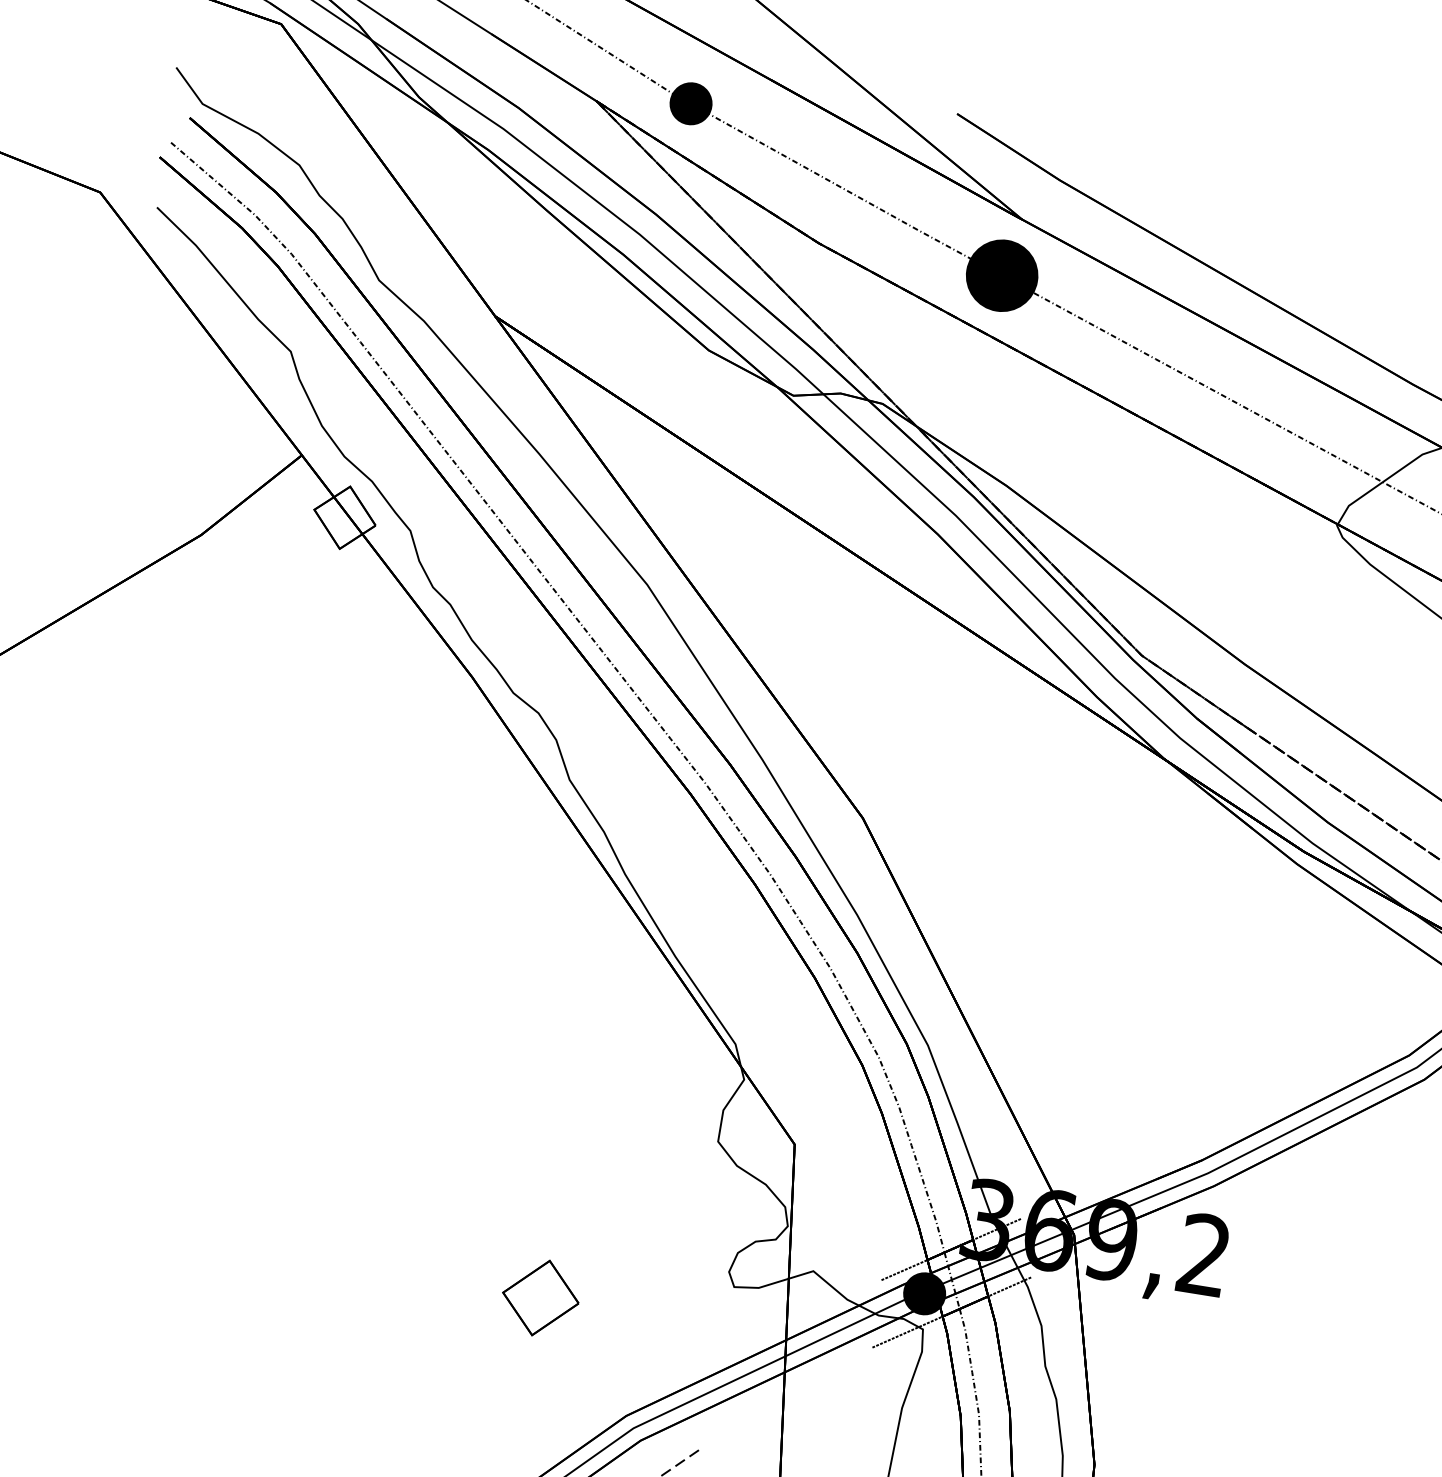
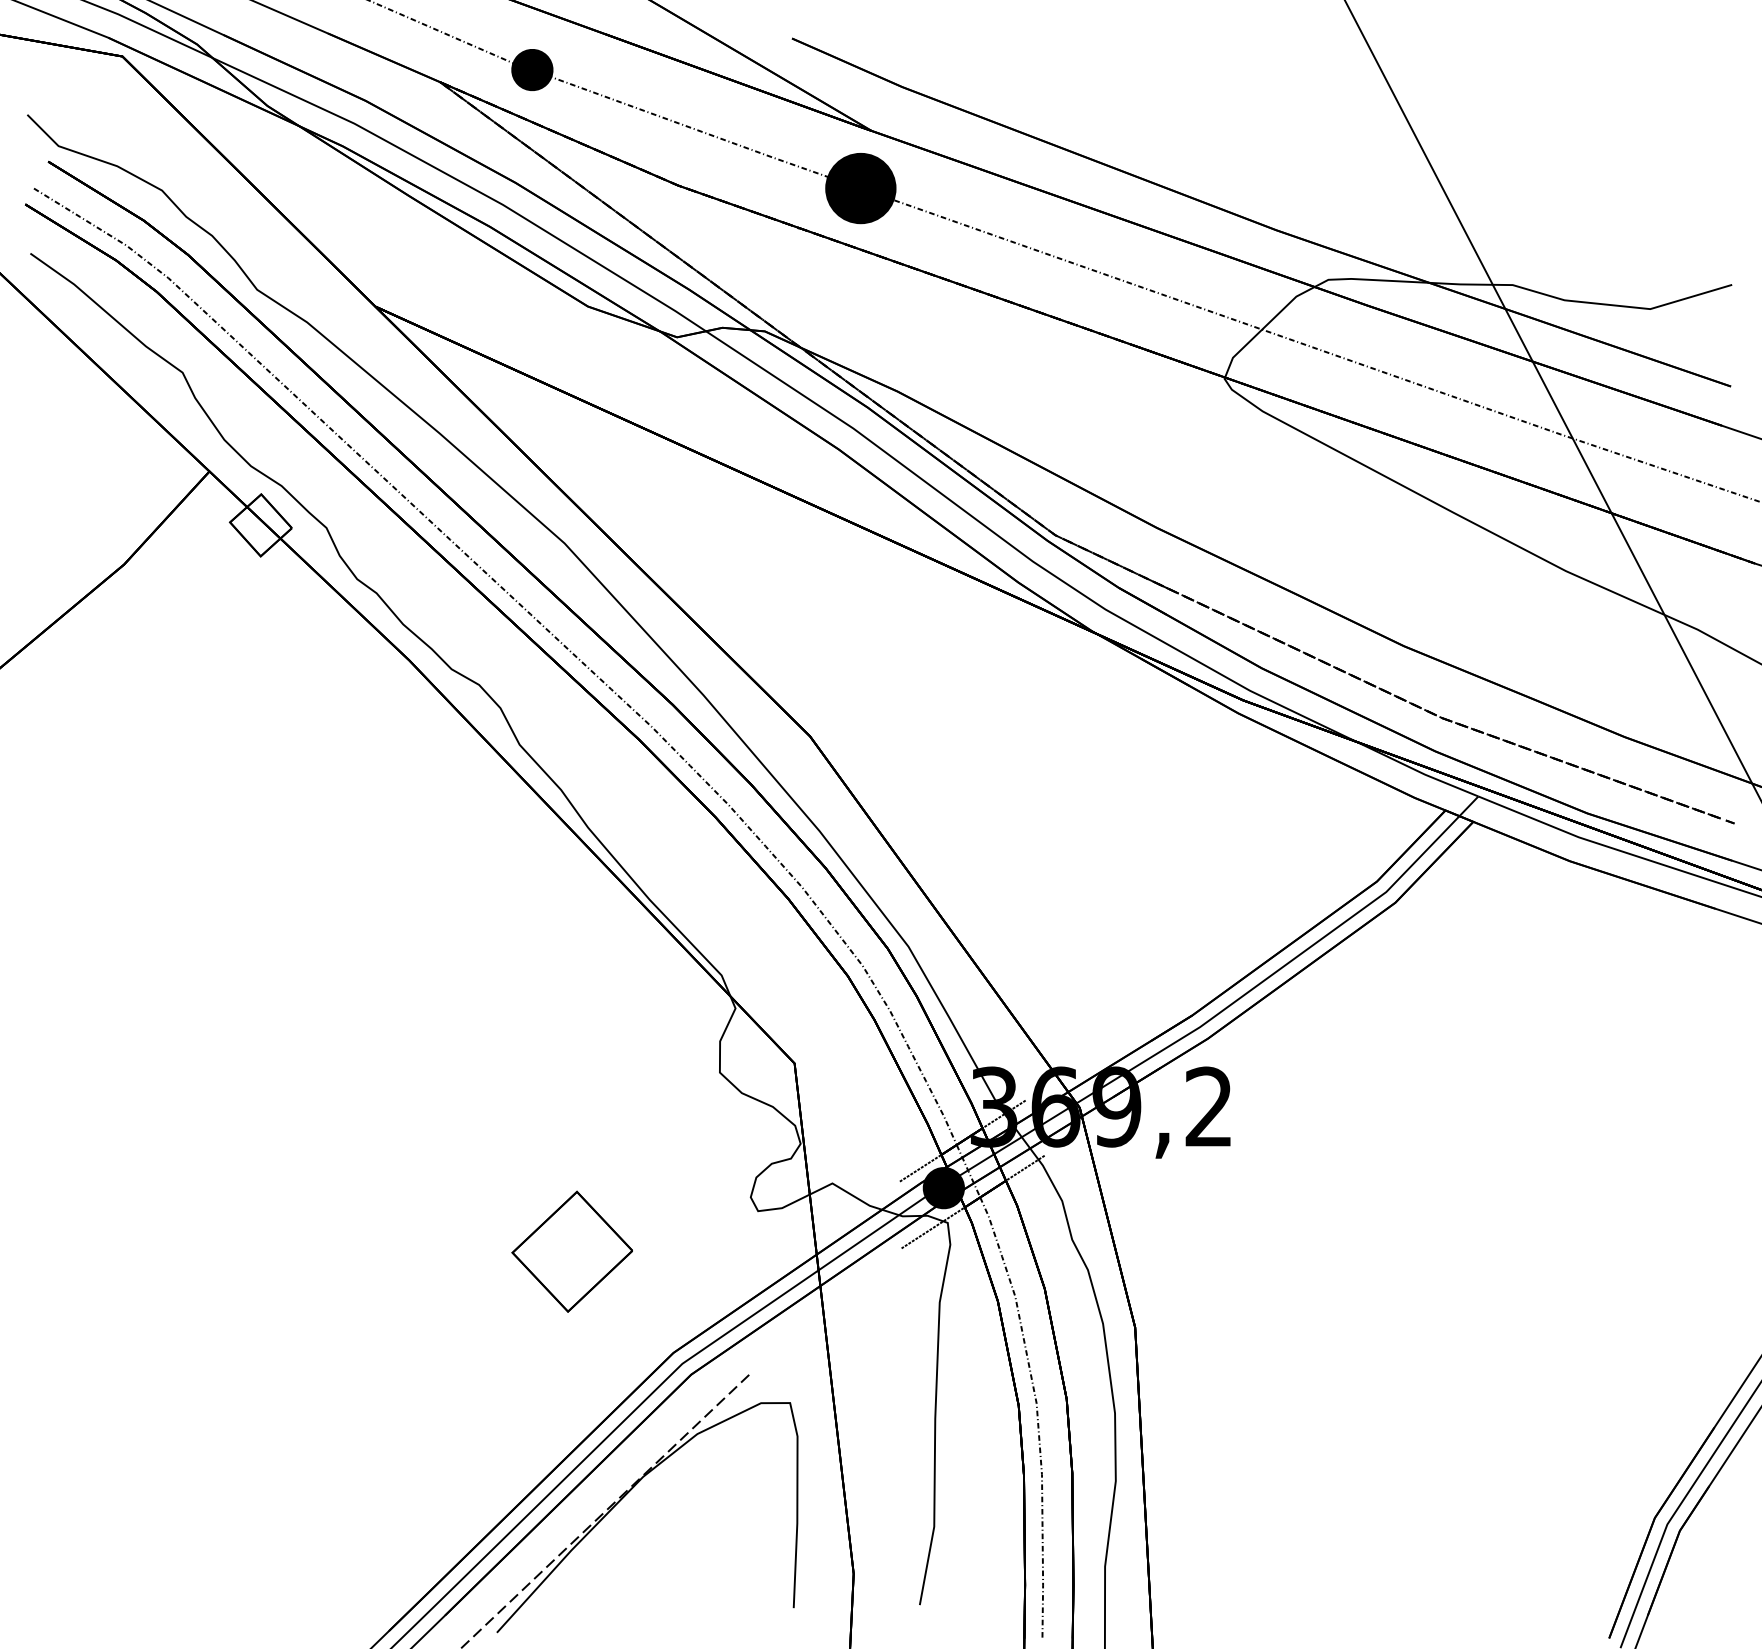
part: (540, 1297) -> (571, 1251), size x1.6

